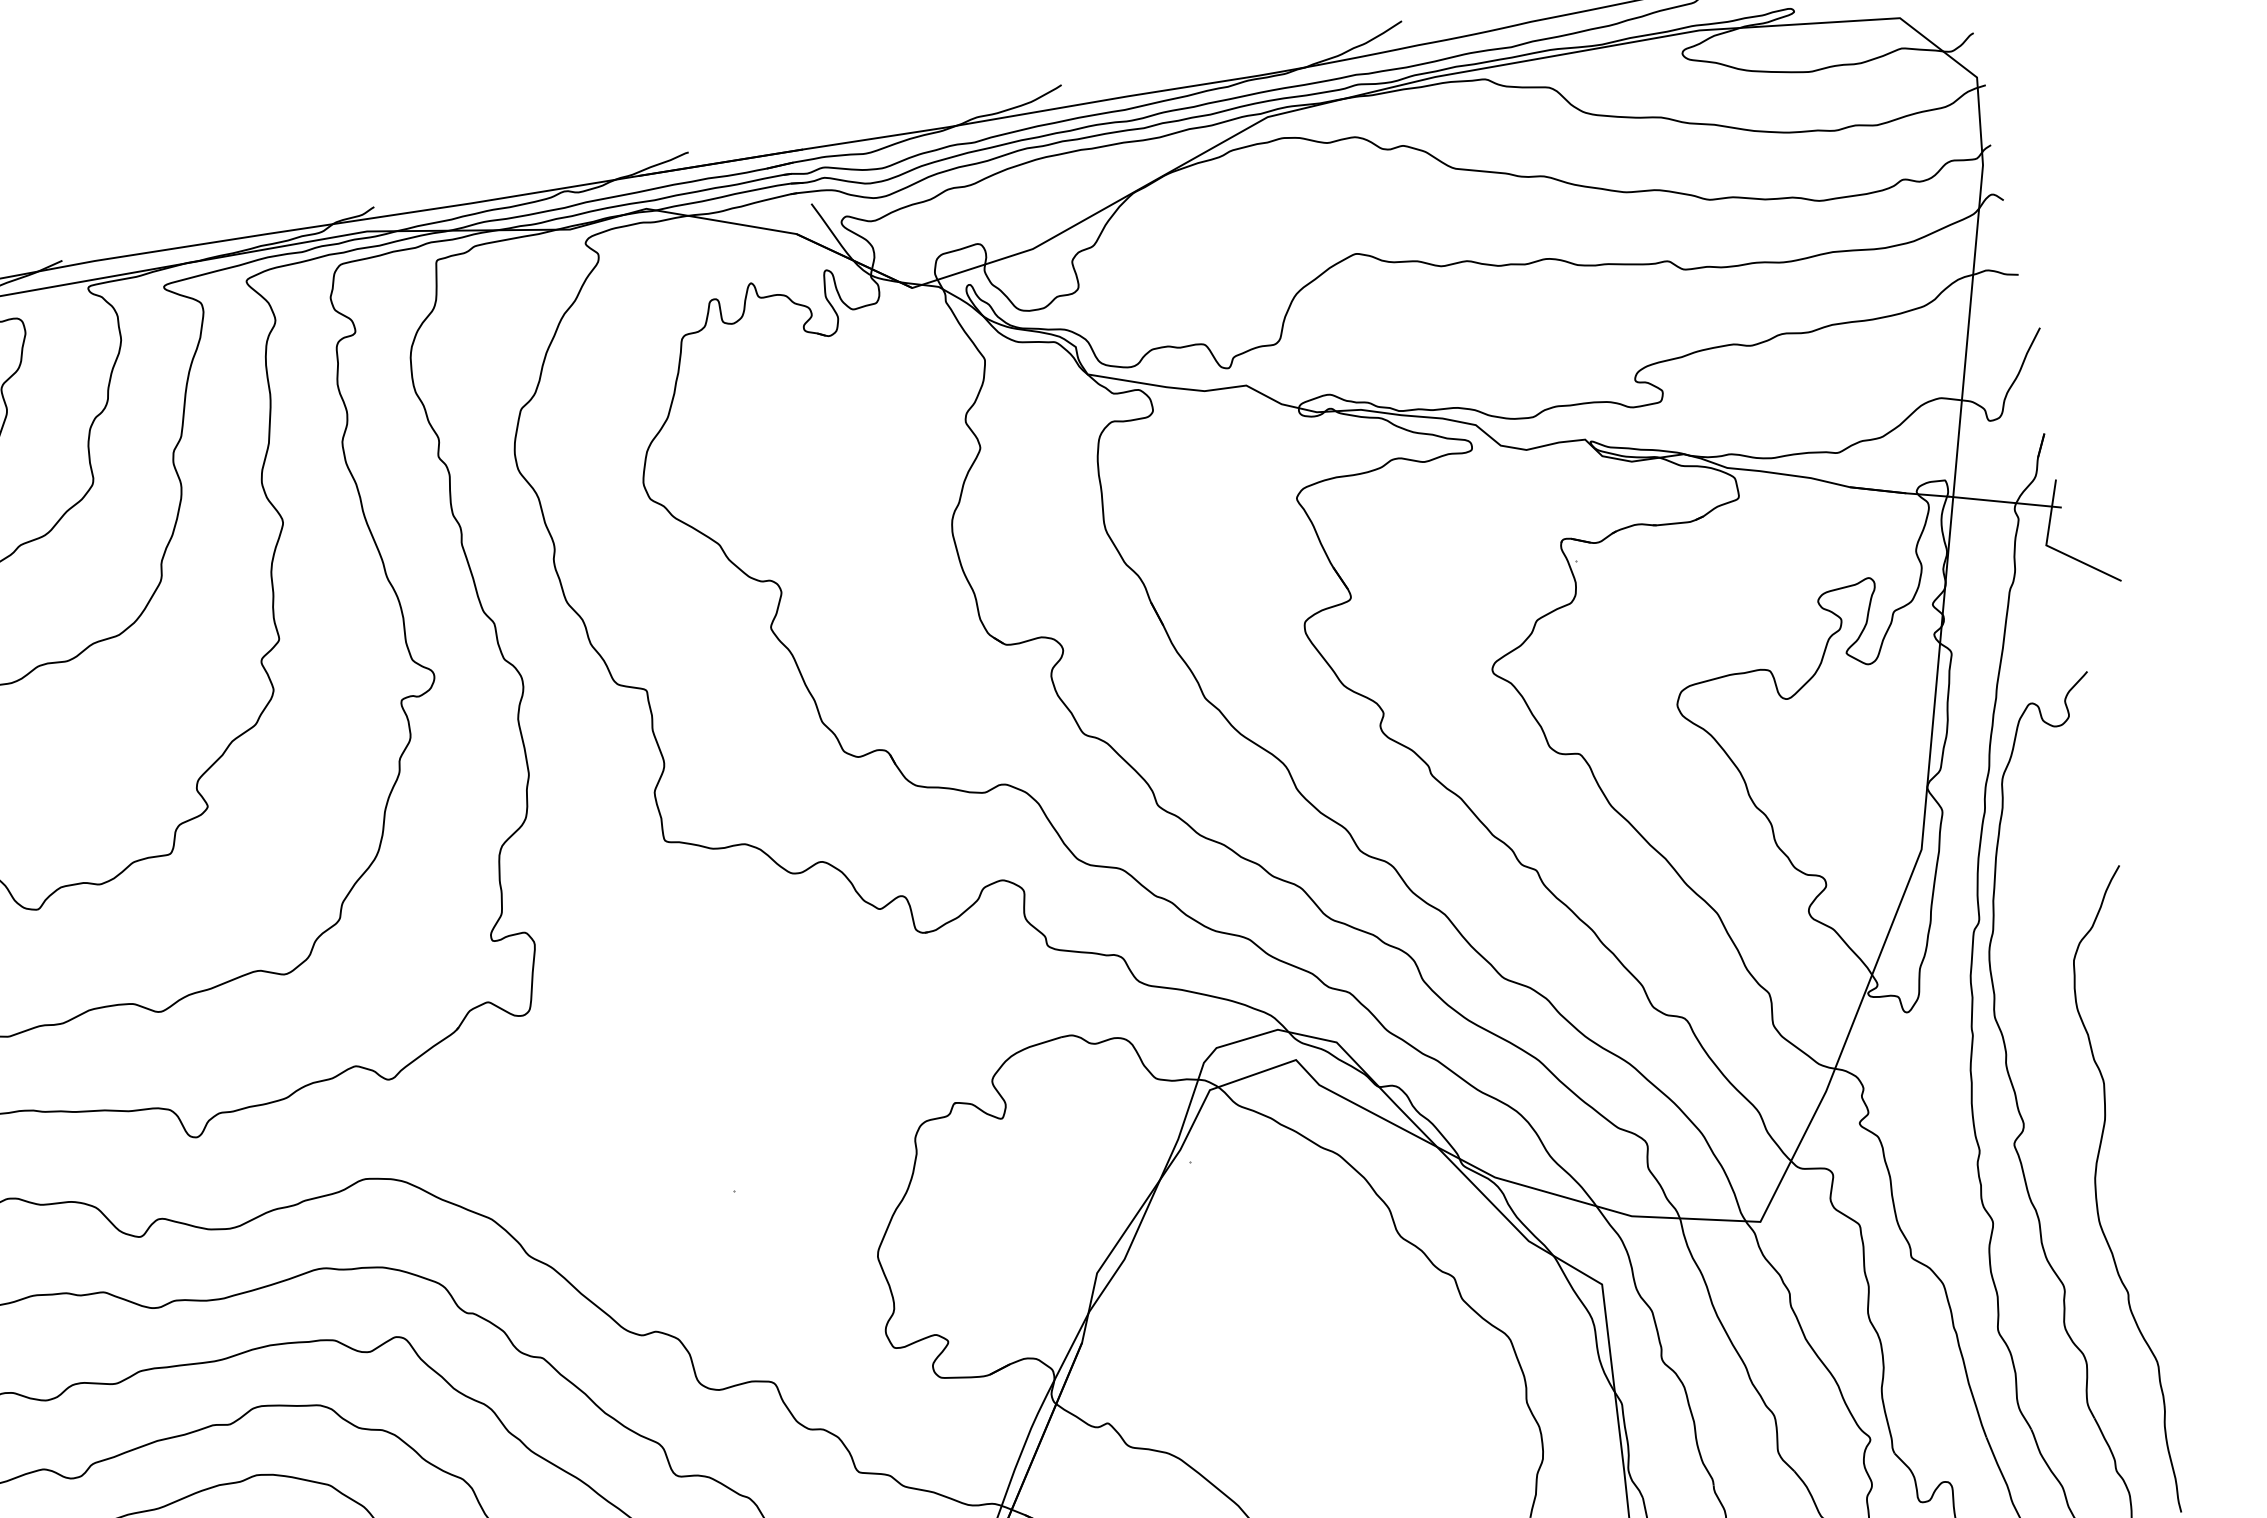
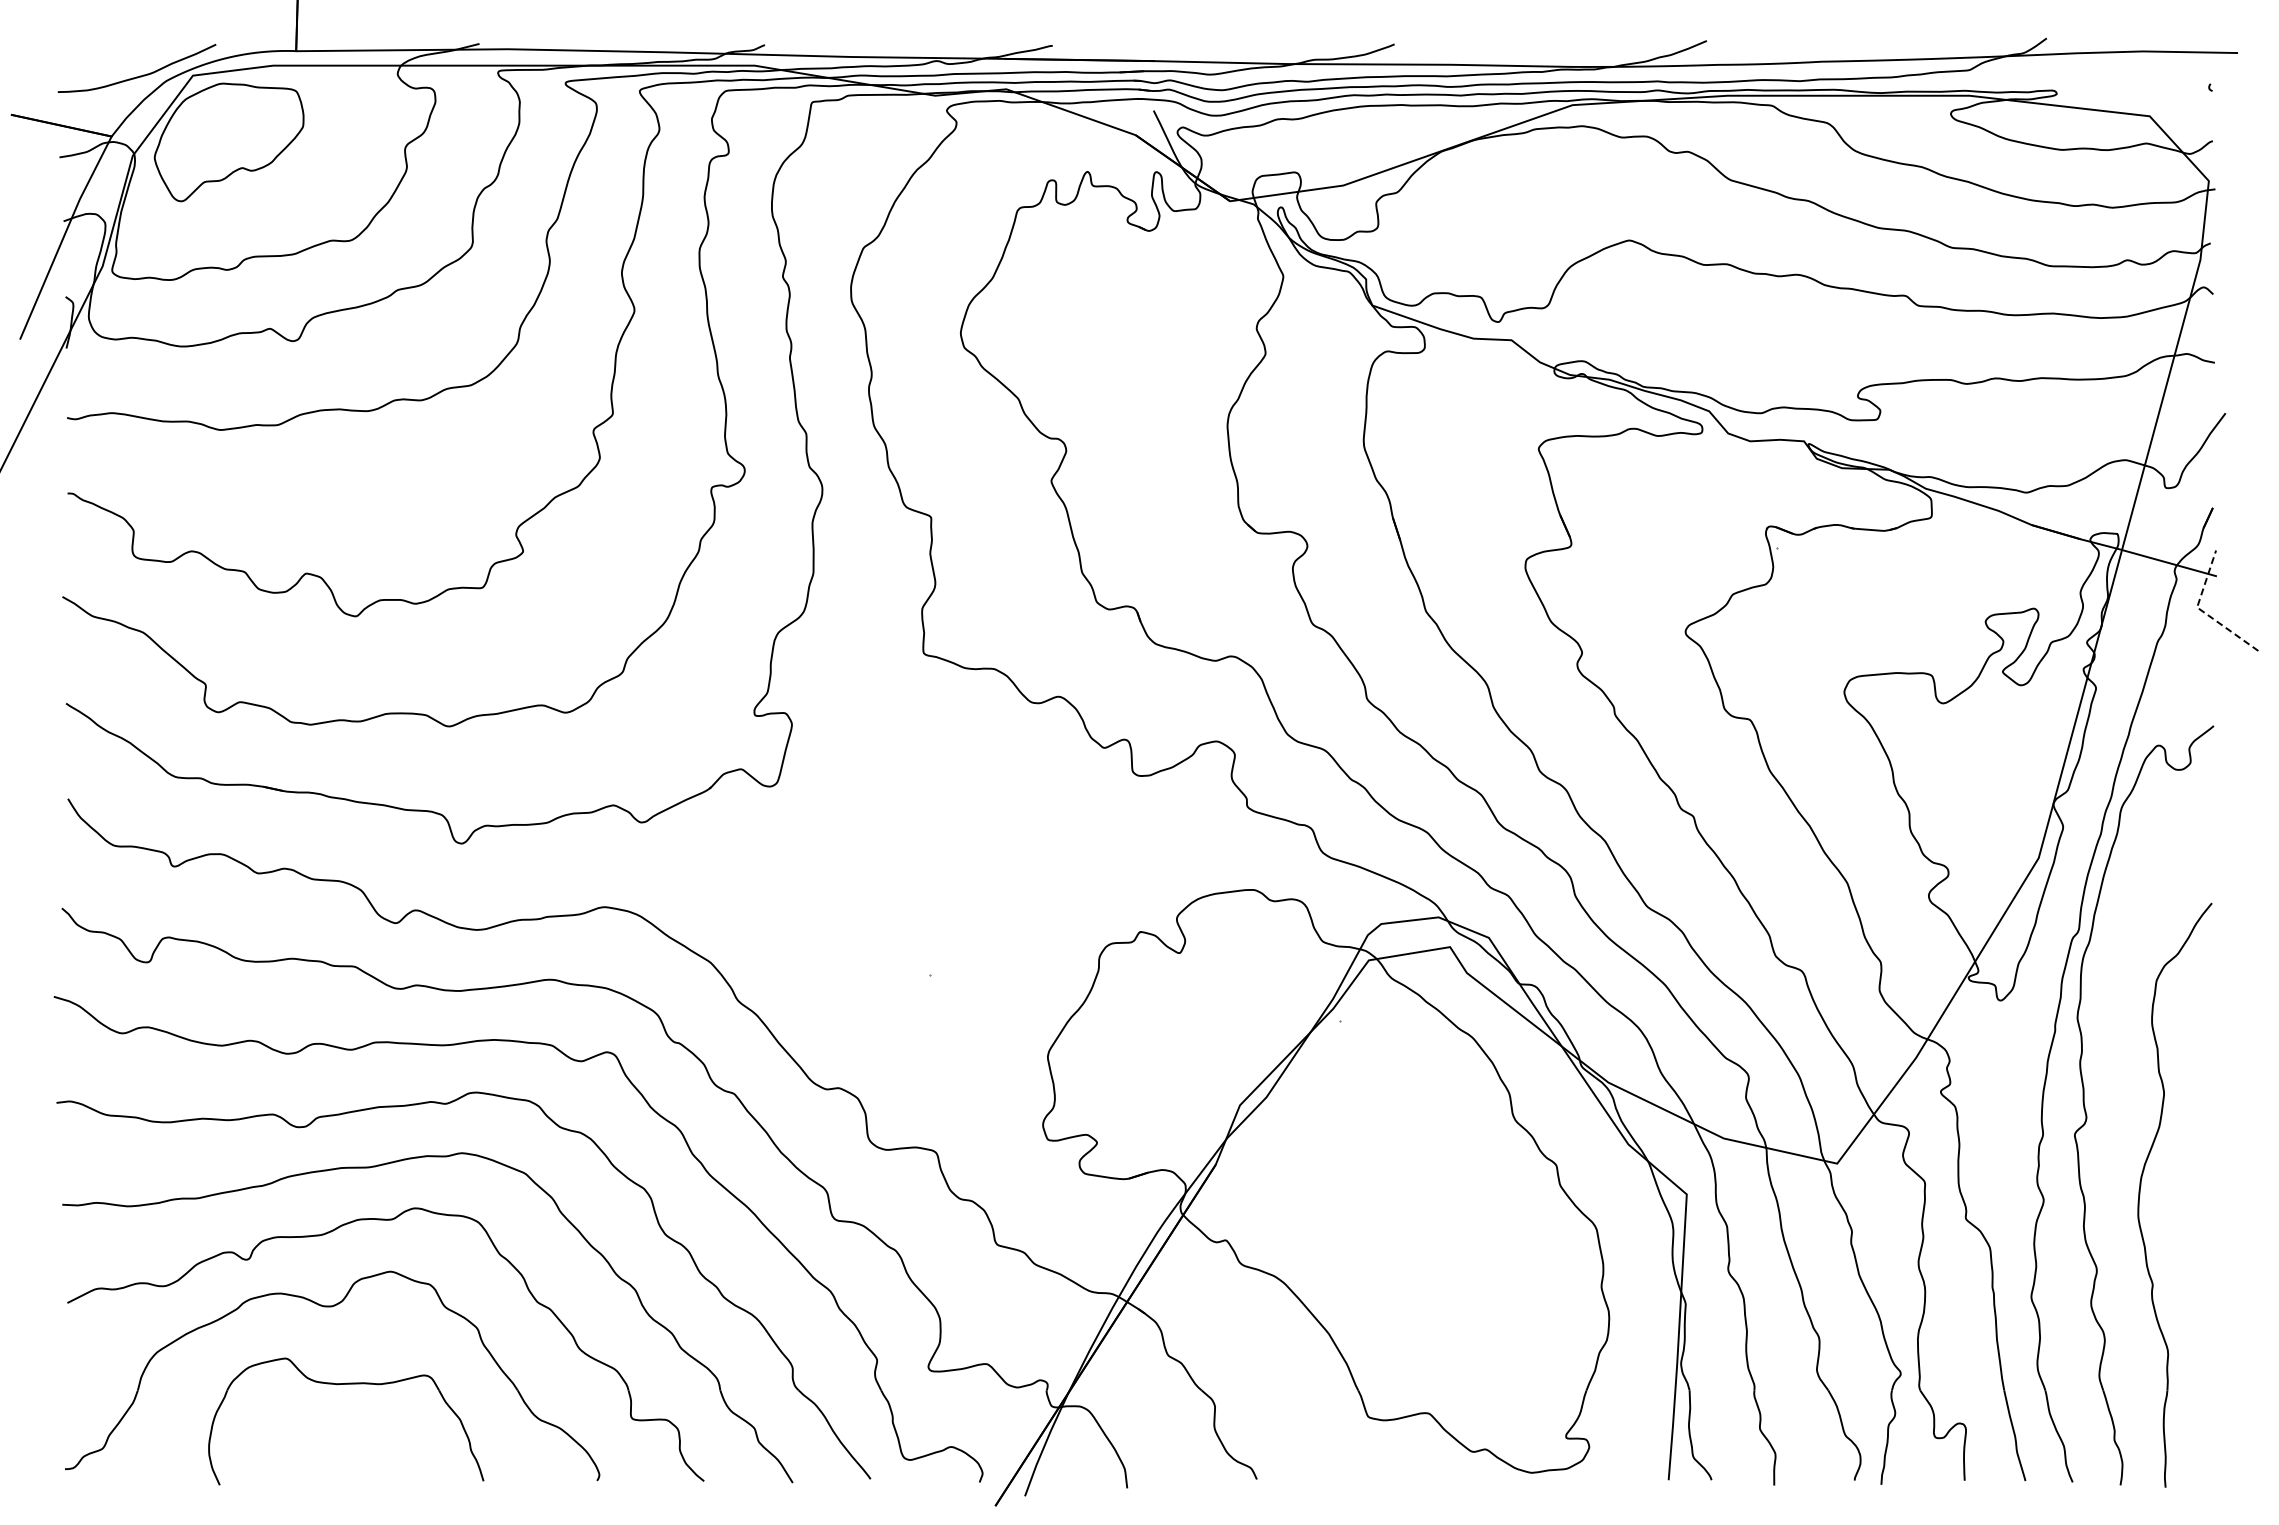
line: (2052, 548) -> (2202, 611), solid -> dashed

